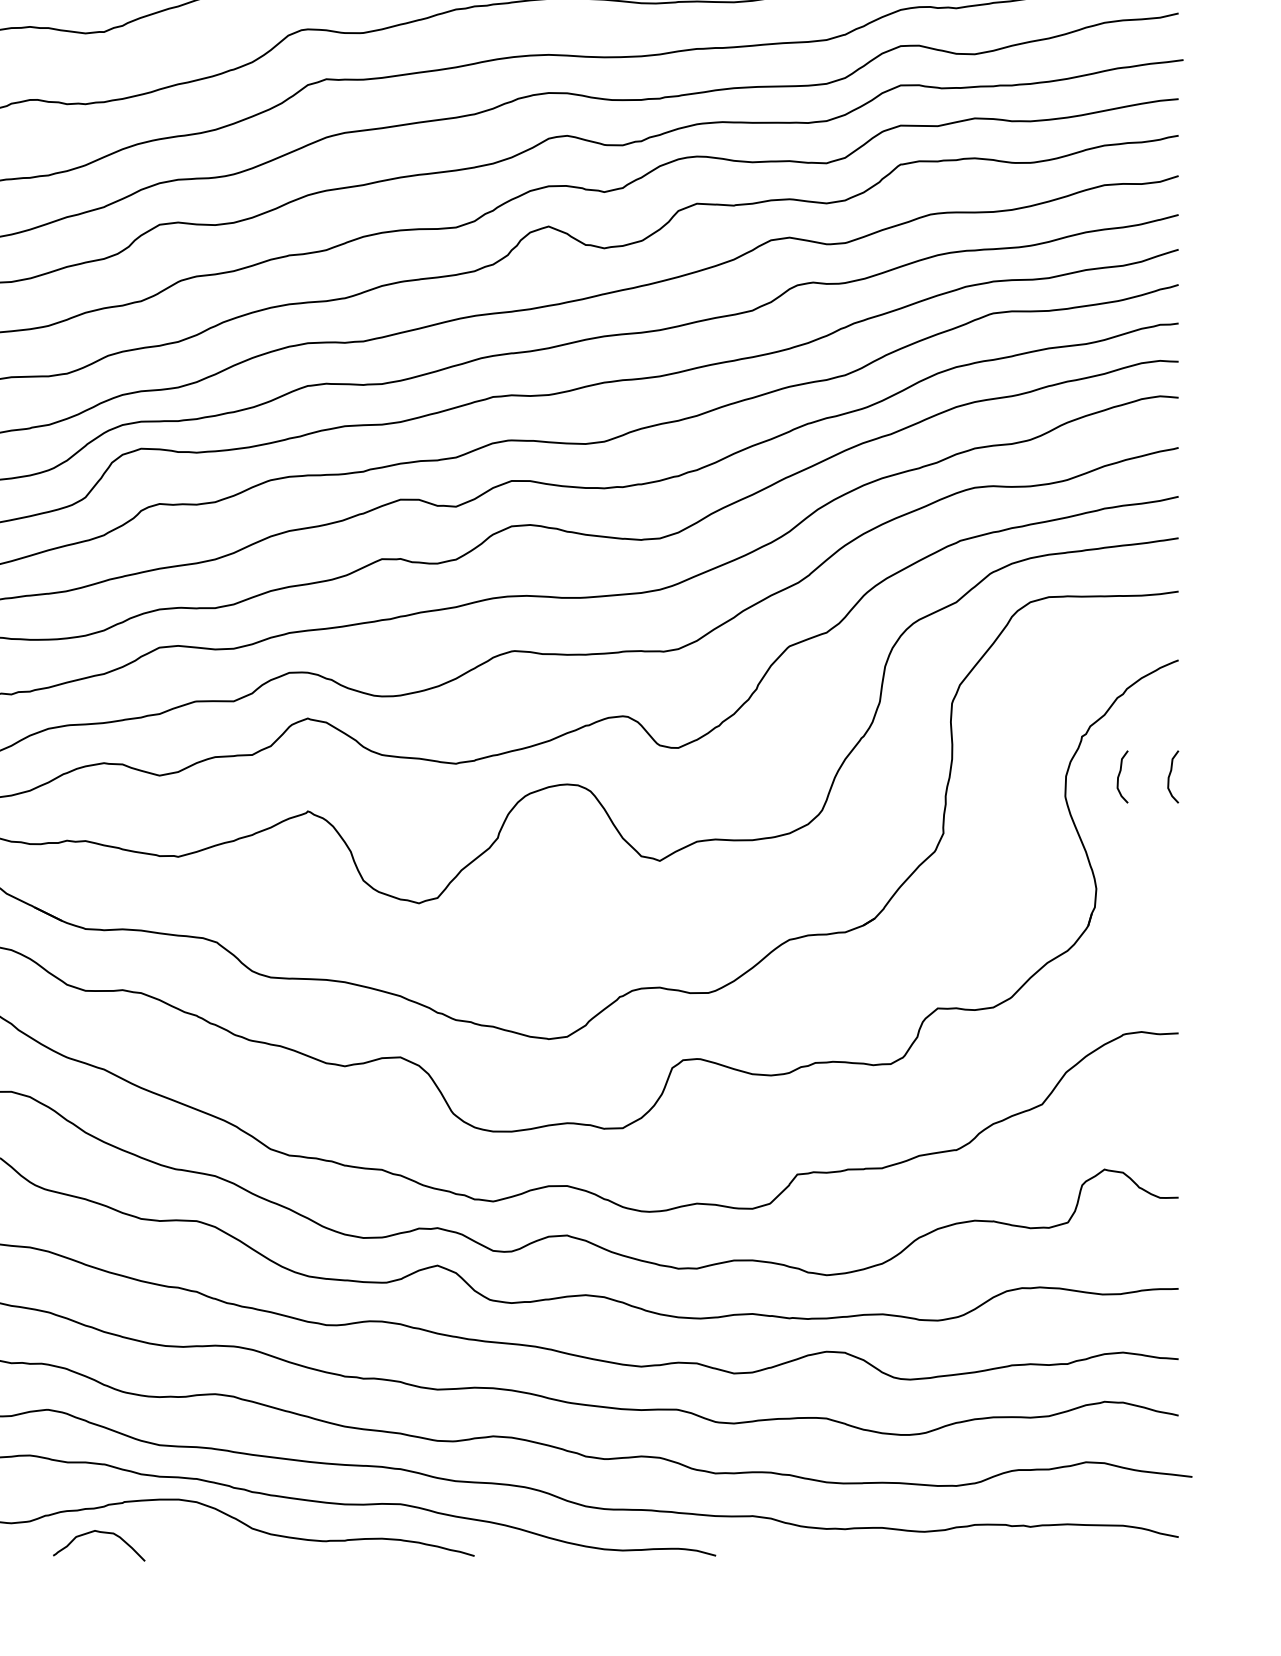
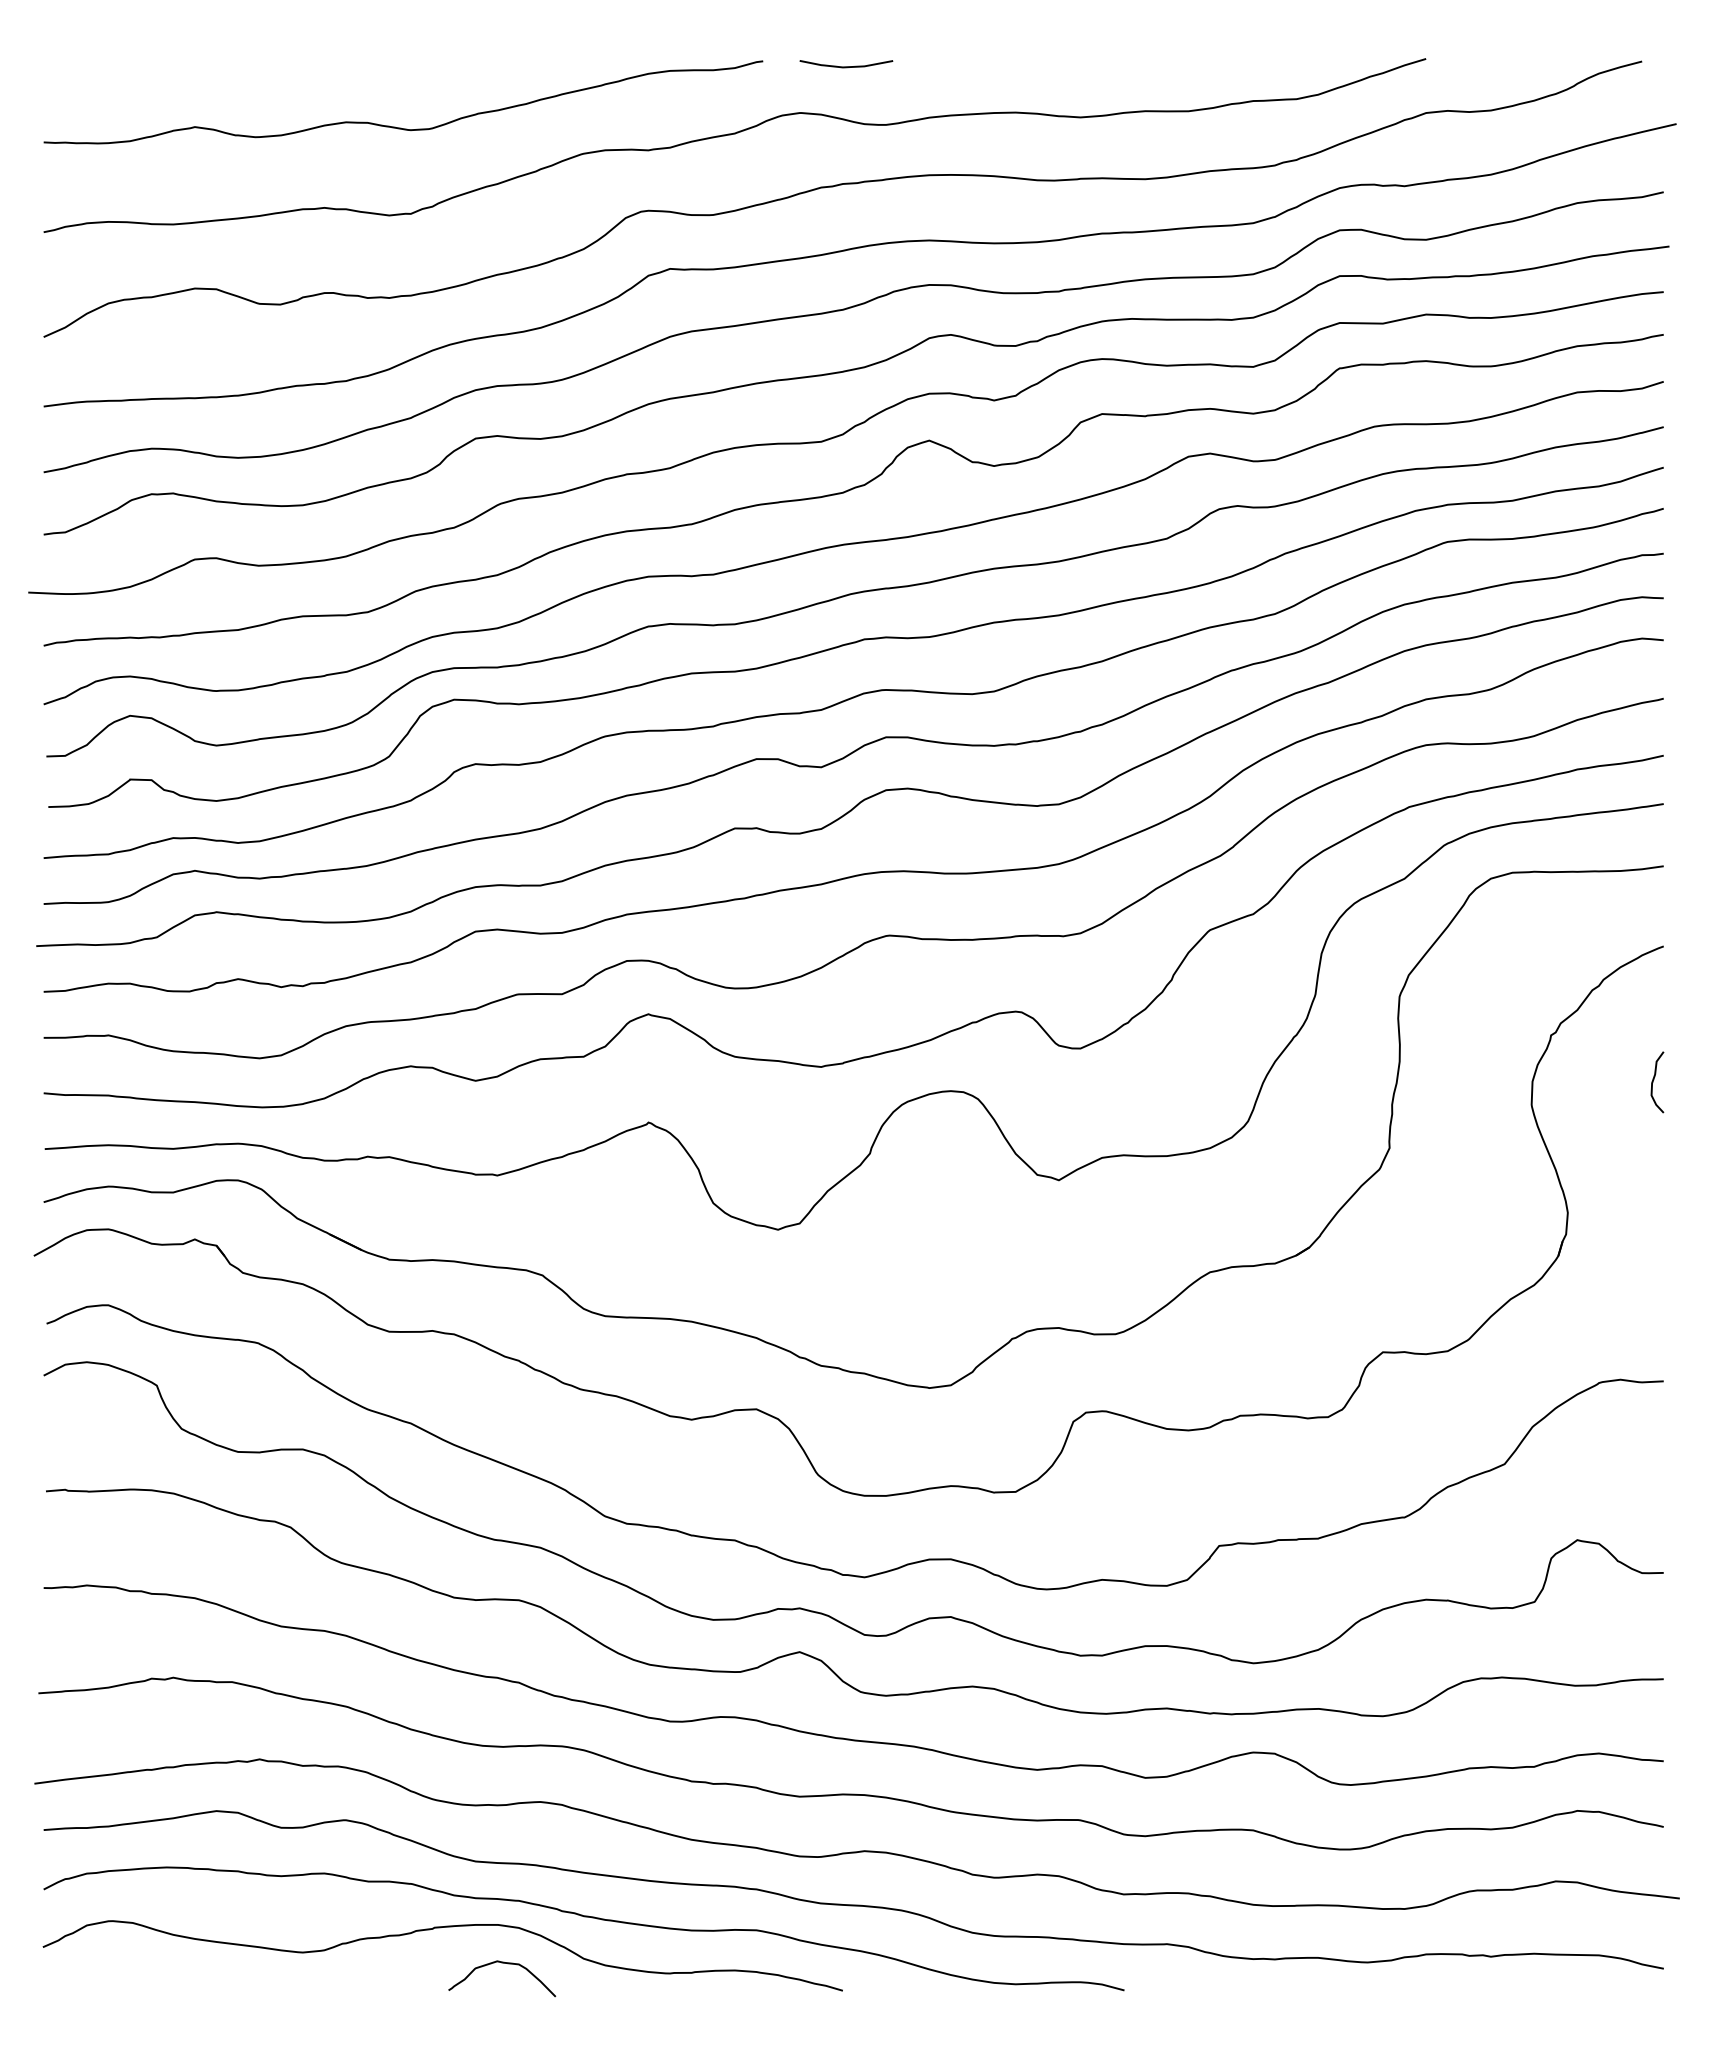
curve: (1119, 777) -> (1594, 1082), removed
curve: (103, 1533) -> (507, 1964), moved

